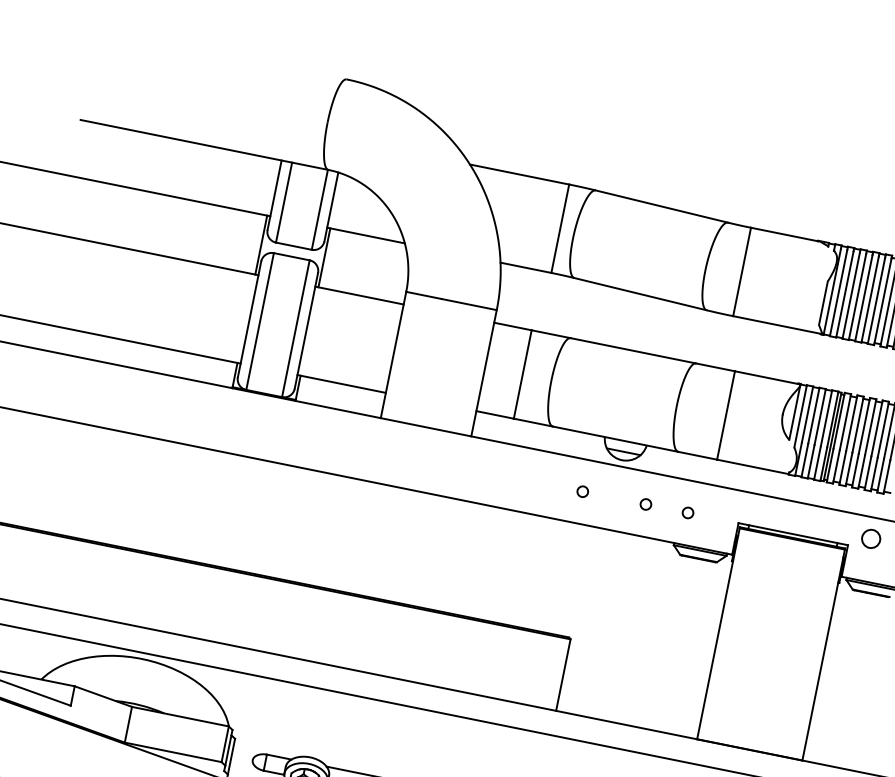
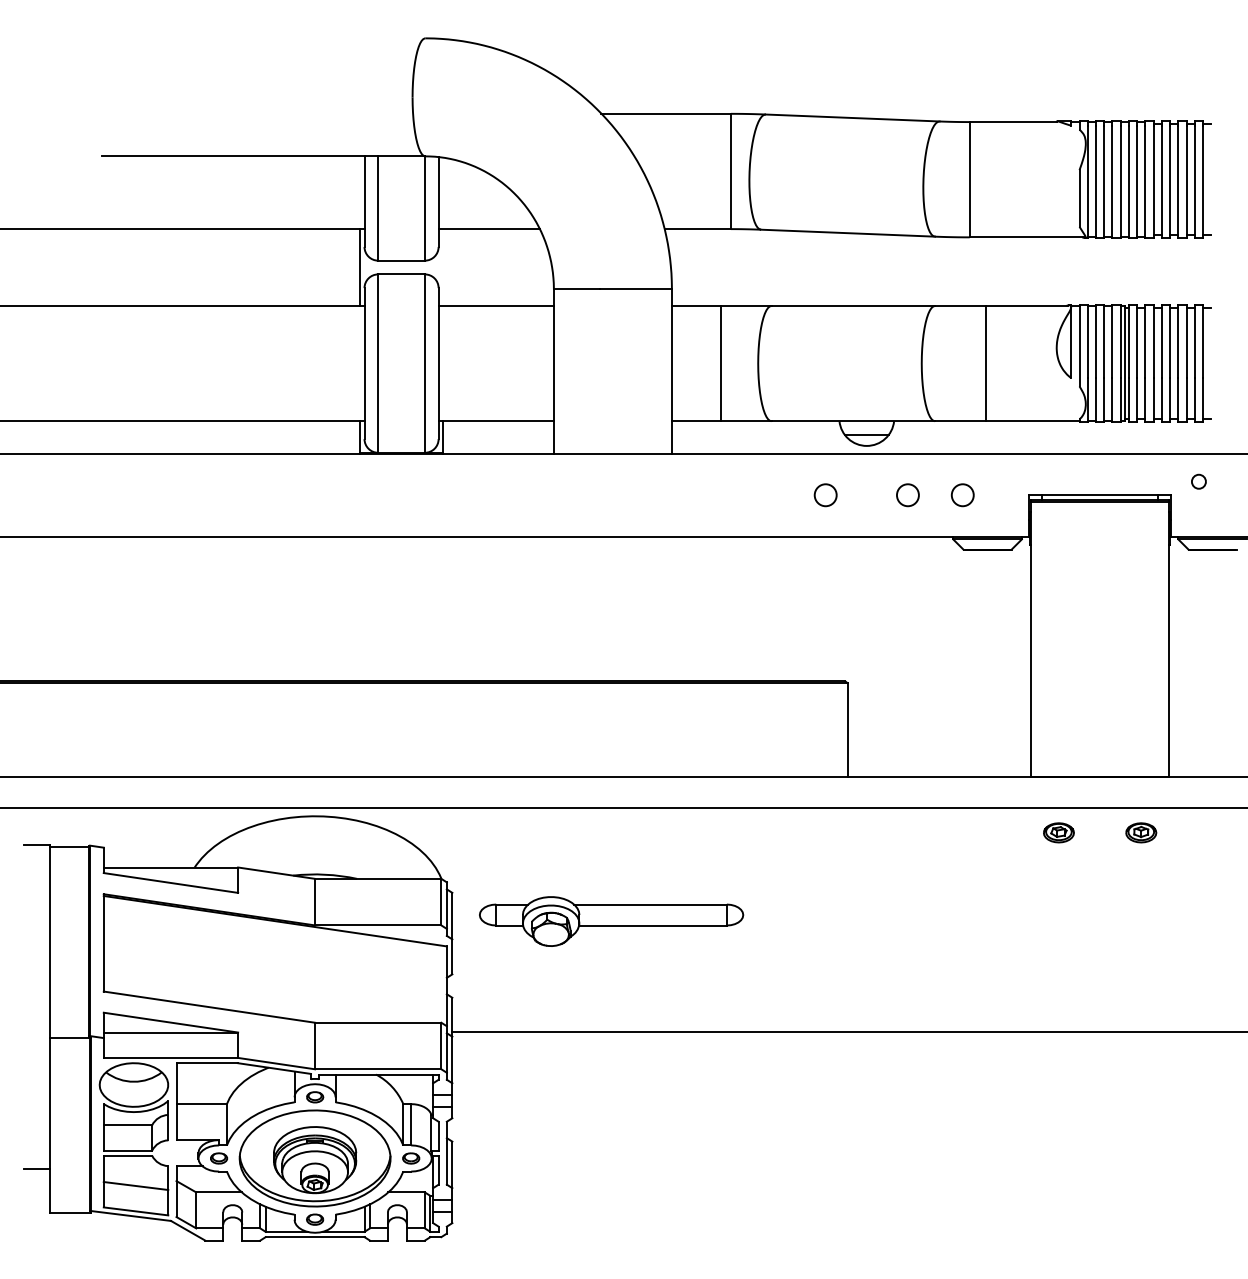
line: (324, 257) -> (442, 267), removed
circle: (582, 491) -> (825, 495), size x1.6
circle: (645, 504) -> (907, 495), size x1.6
circle: (687, 513) -> (962, 495), size x1.6
circle: (870, 538) -> (1198, 481), size x0.6

